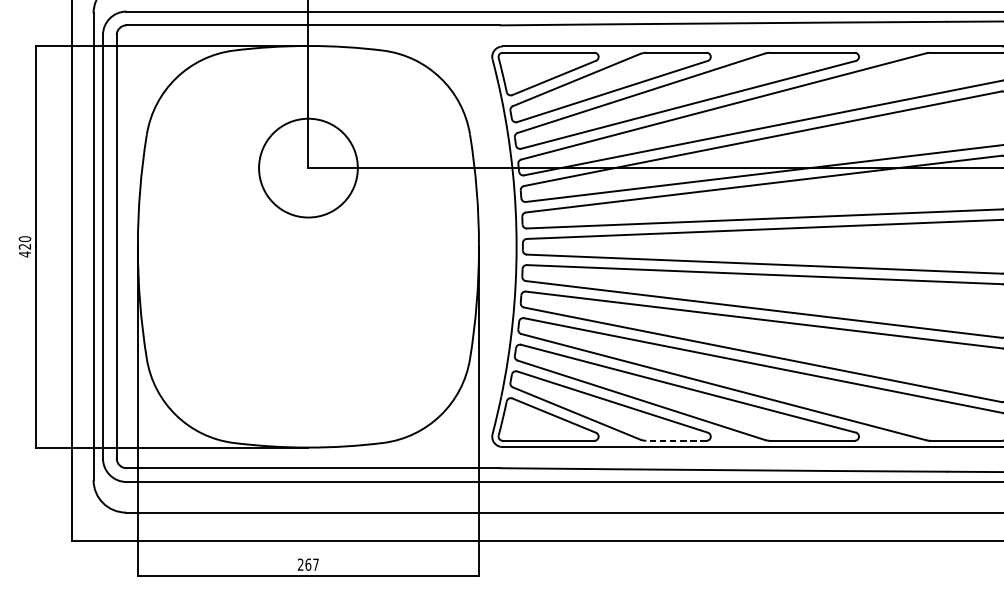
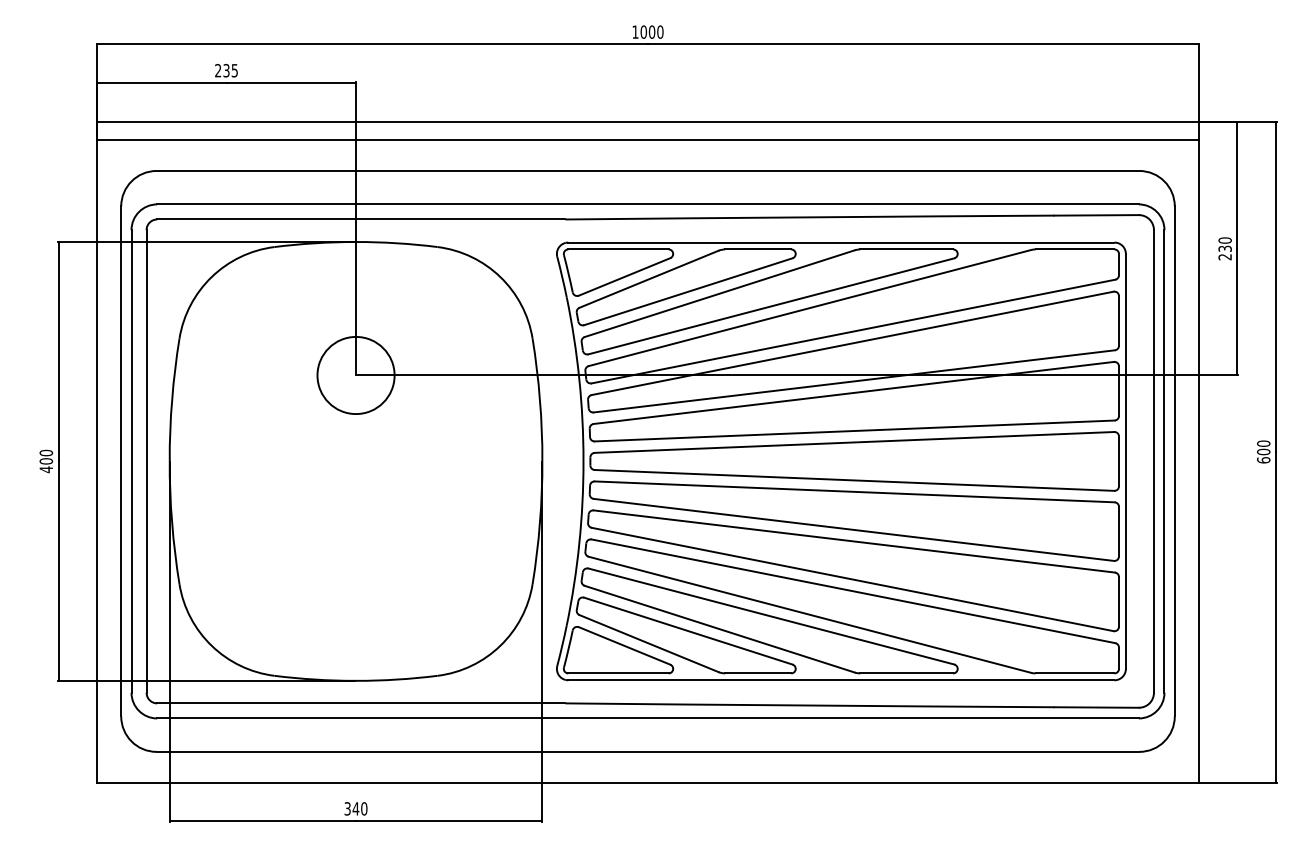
circle: (307, 168) -> (355, 375), size x0.71
text: (25, 246) -> (46, 461), 420 -> 400
line: (676, 440) -> (758, 673), dashed -> solid
text: (307, 564) -> (355, 808), 267 -> 340

